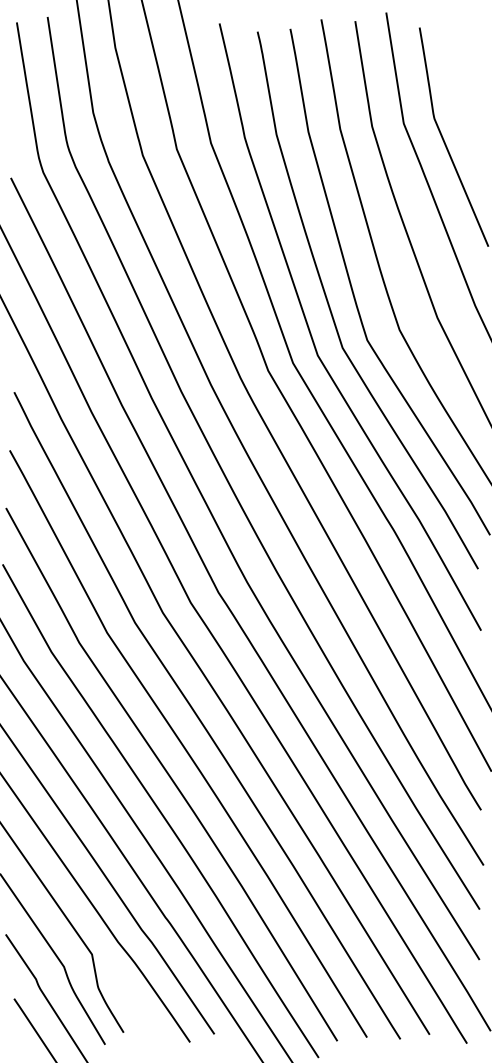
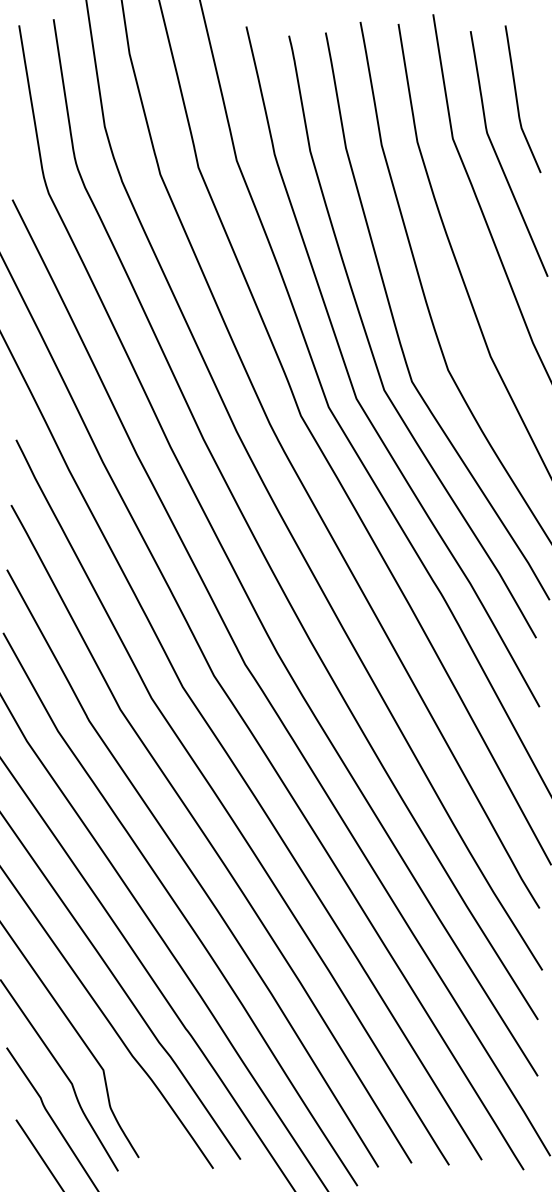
curve: (461, 88) -> (517, 99), added

